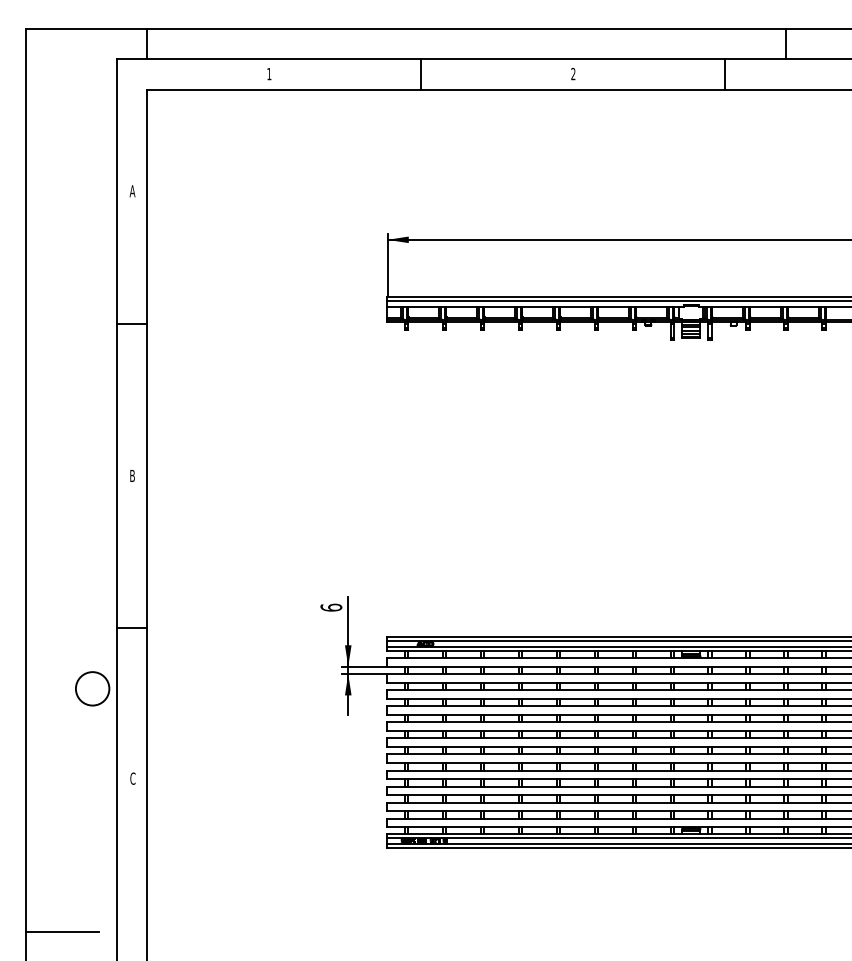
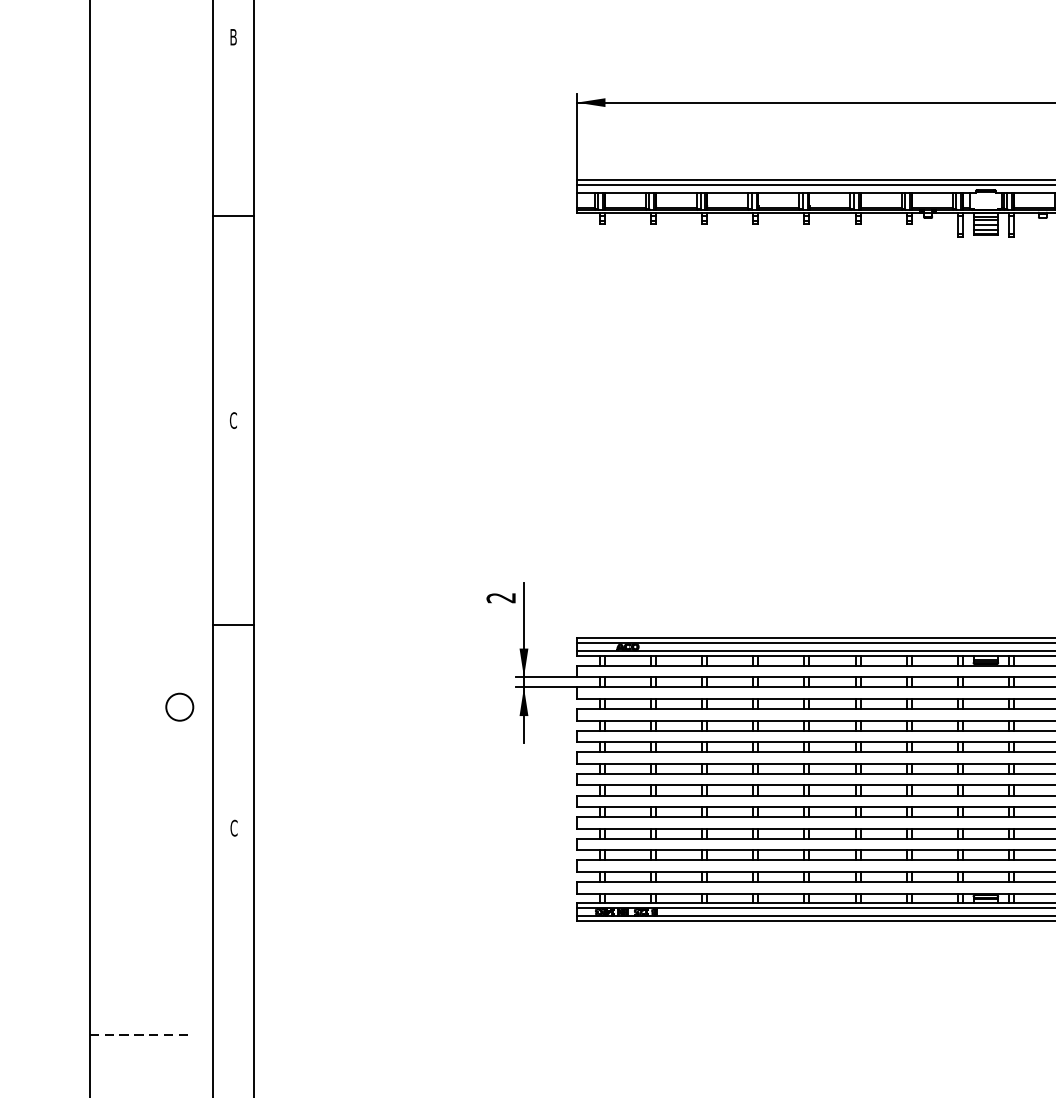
text: (132, 191) -> (233, 37), A -> B
text: (132, 475) -> (233, 419), B -> C
text: (331, 607) -> (501, 597), 6 -> 2
circle: (92, 688) -> (179, 706), size x0.6
line: (61, 932) -> (137, 1035), solid -> dashed

